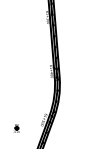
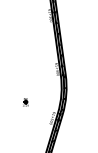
part: (16, 128) -> (25, 102), moved

